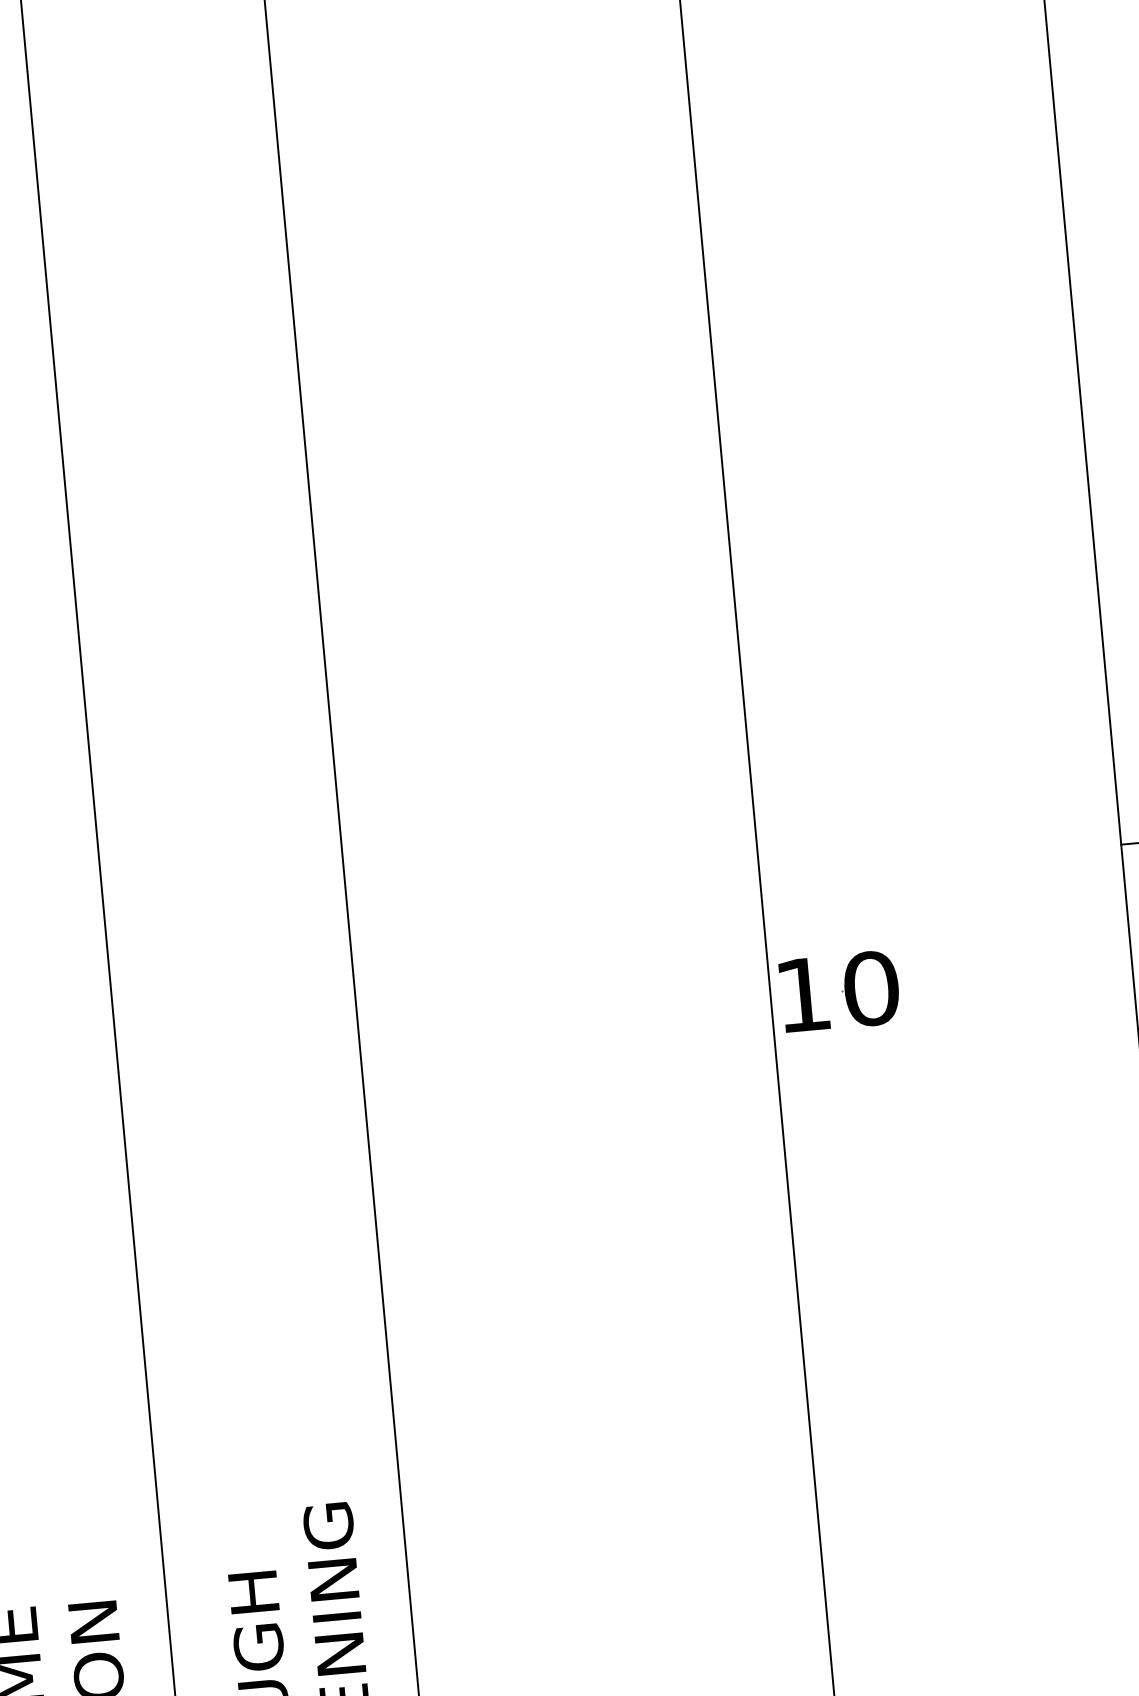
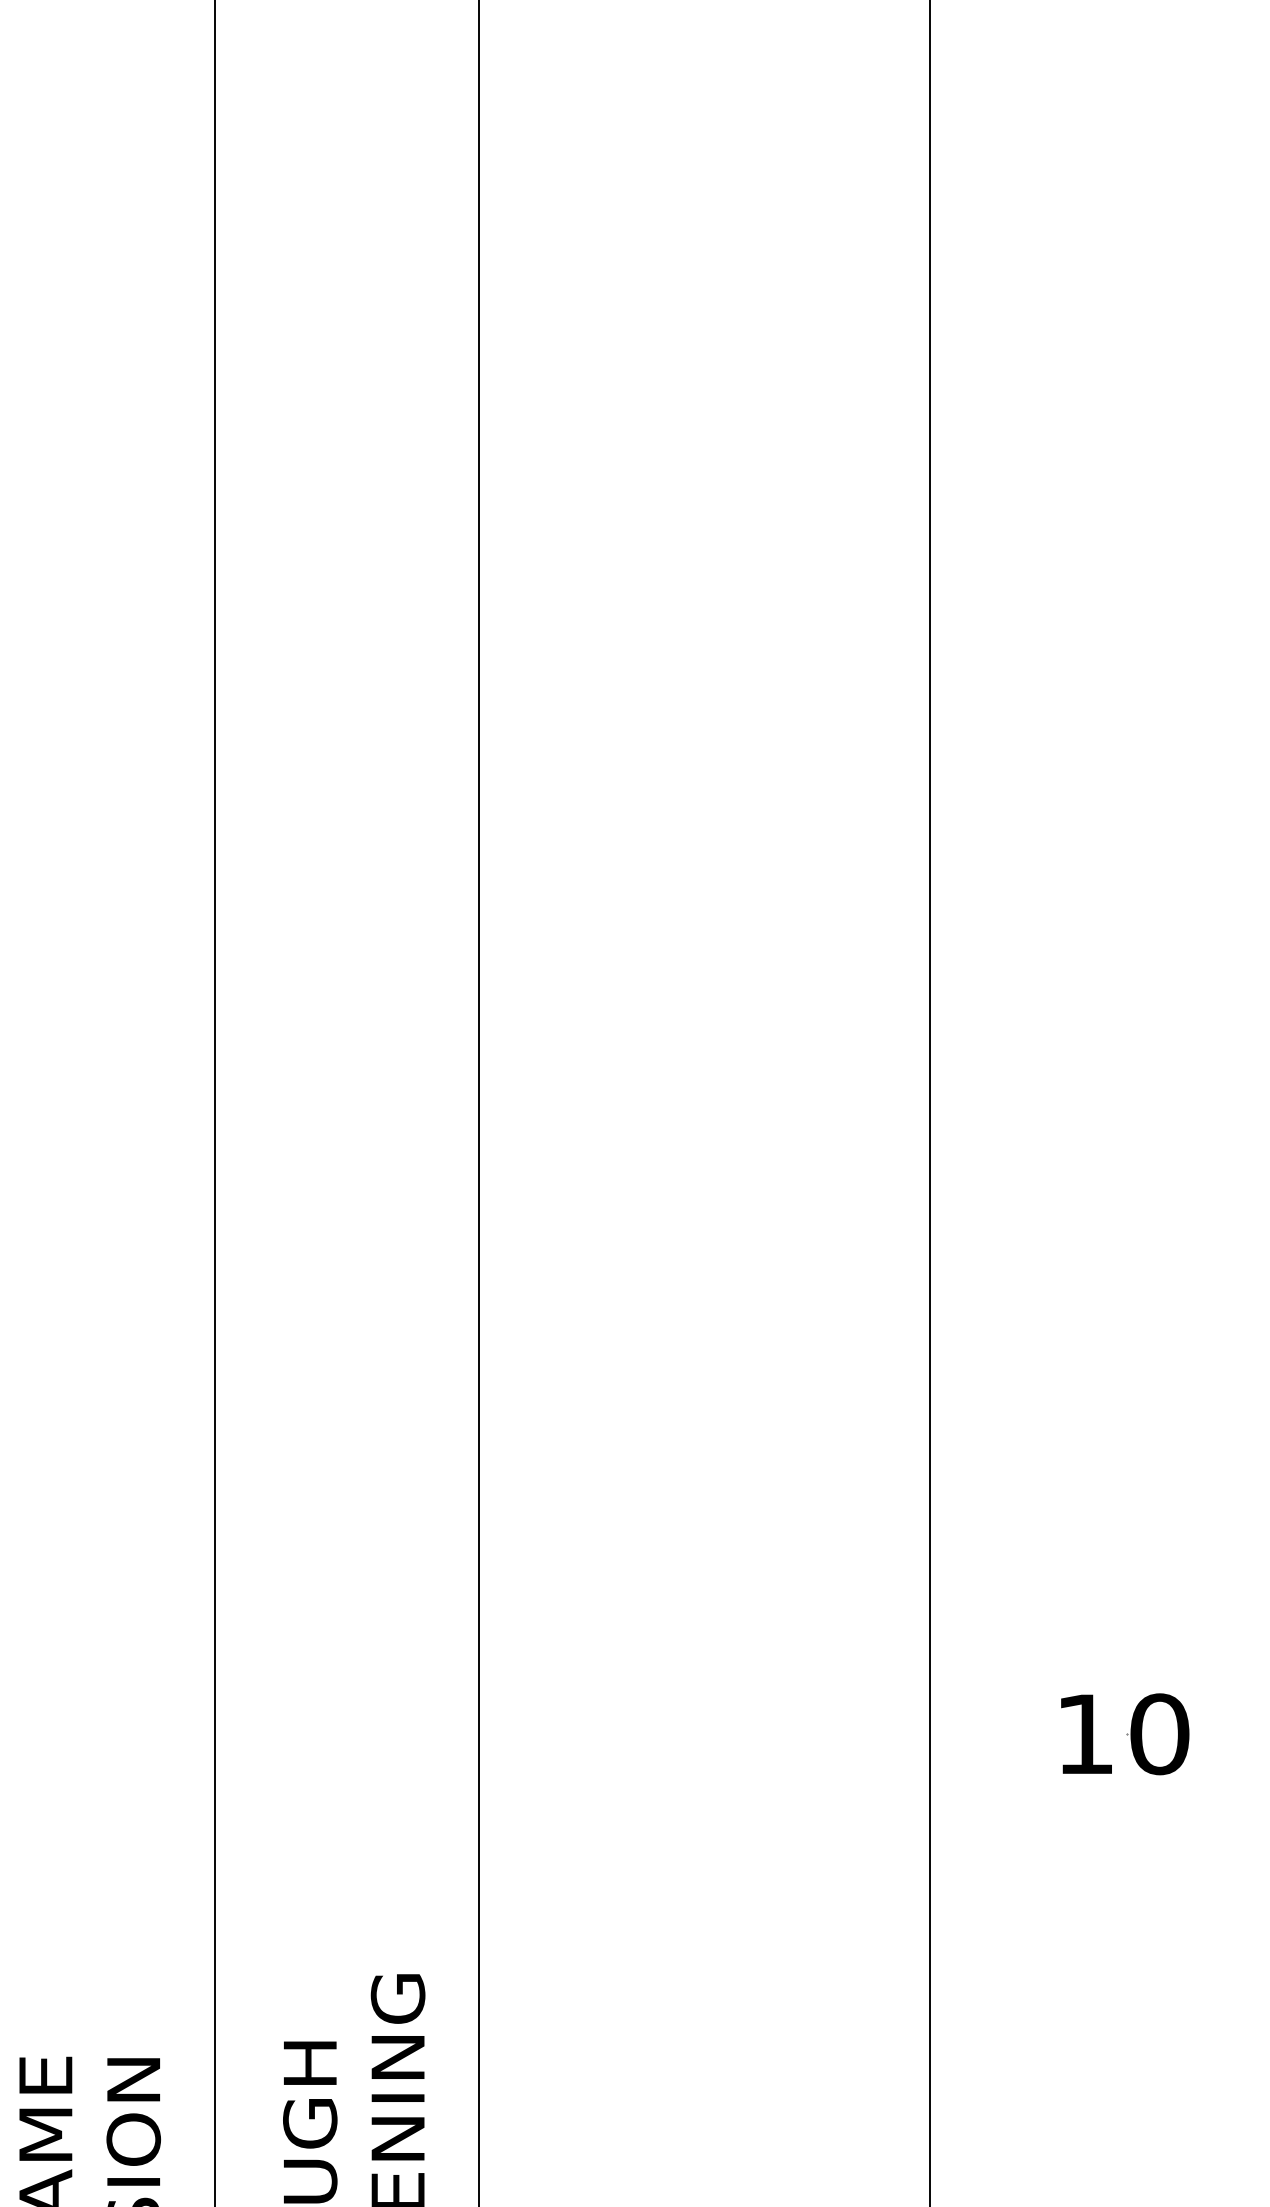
part: (840, 991) -> (1125, 1734), moved

